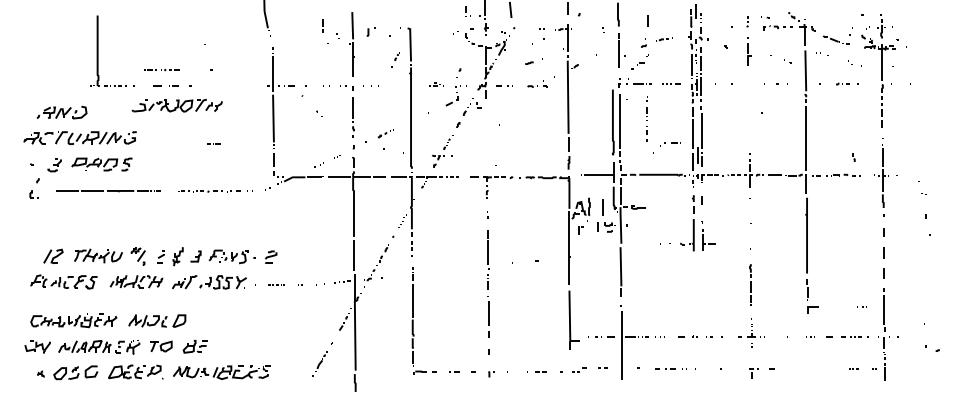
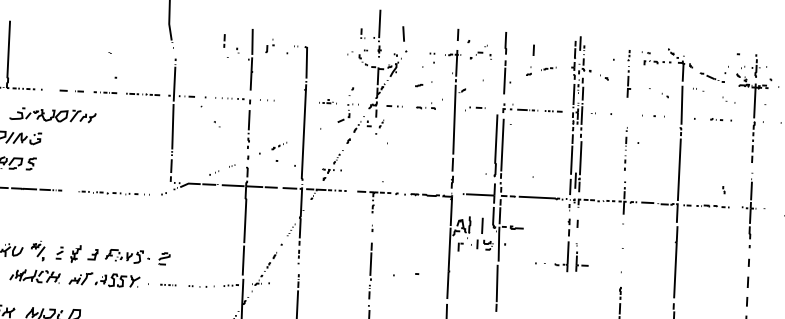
part: (395, 59) -> (380, 126), moved
part: (639, 61) -> (478, 51), moved
line: (161, 69) -> (143, 93), moved
part: (176, 105) -> (52, 115), moved
part: (646, 118) -> (625, 148), moved
line: (213, 143) -> (109, 92), moved
part: (670, 144) -> (475, 109), moved

